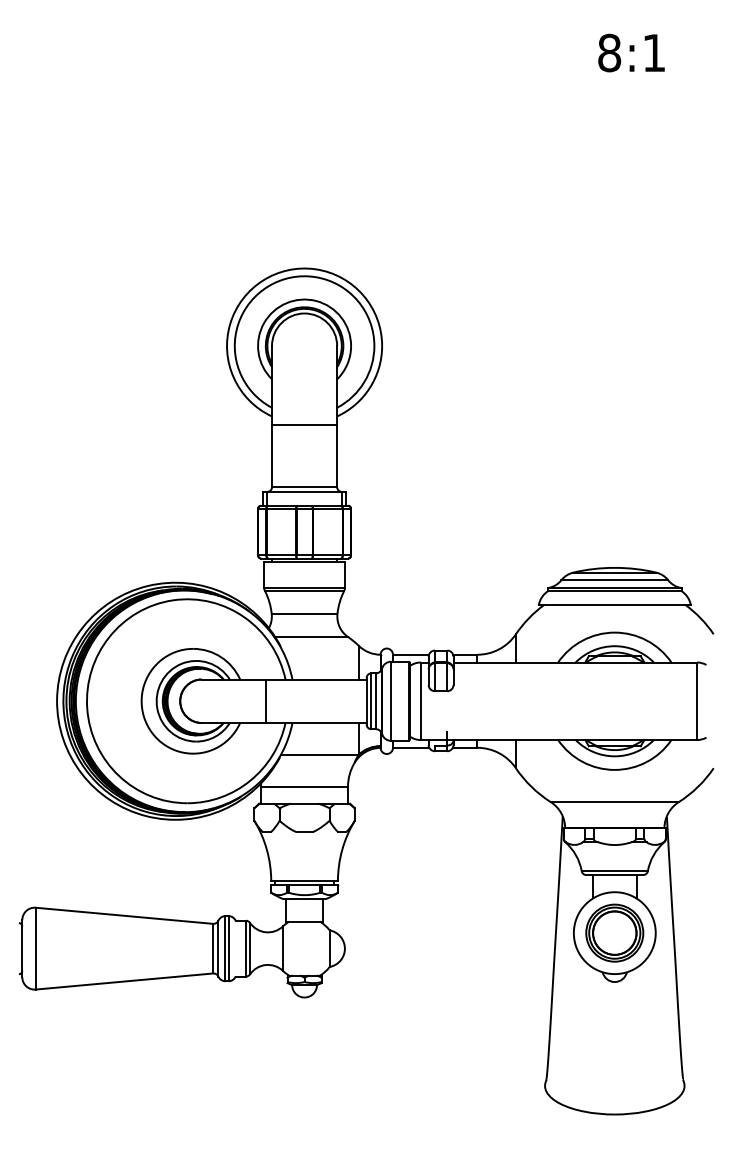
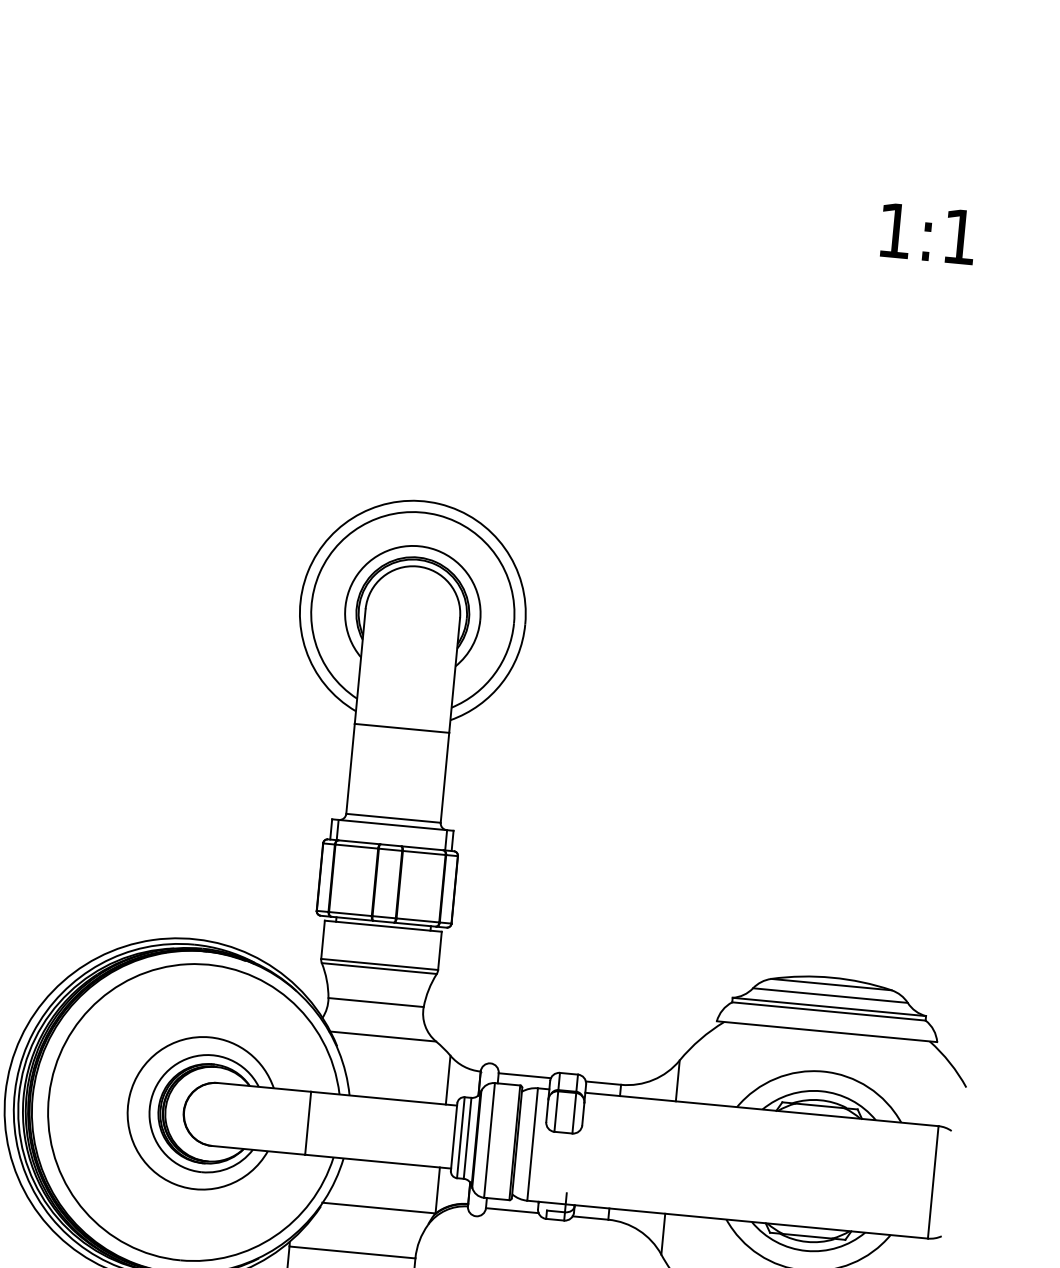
text: (609, 52) -> (895, 229), 8:1 -> 1:1

